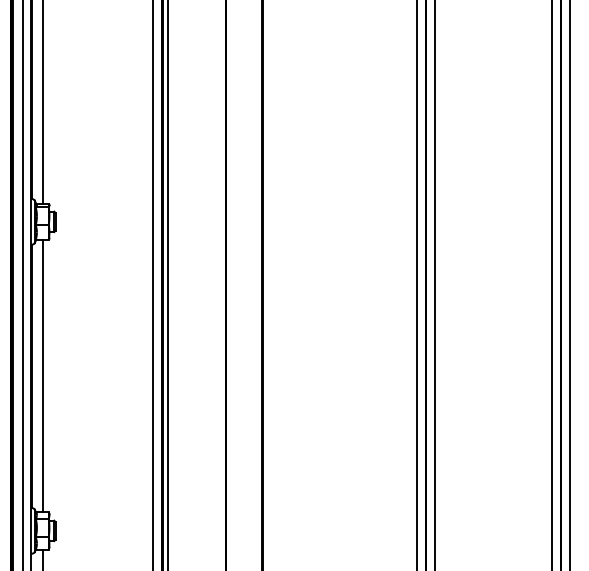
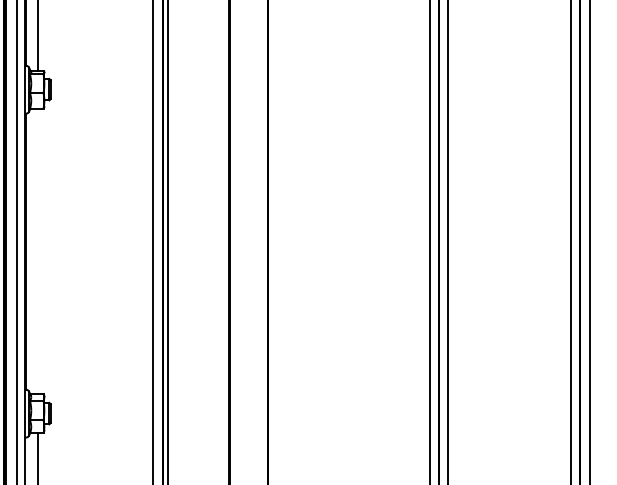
line: (43, 375) -> (38, 250), removed

